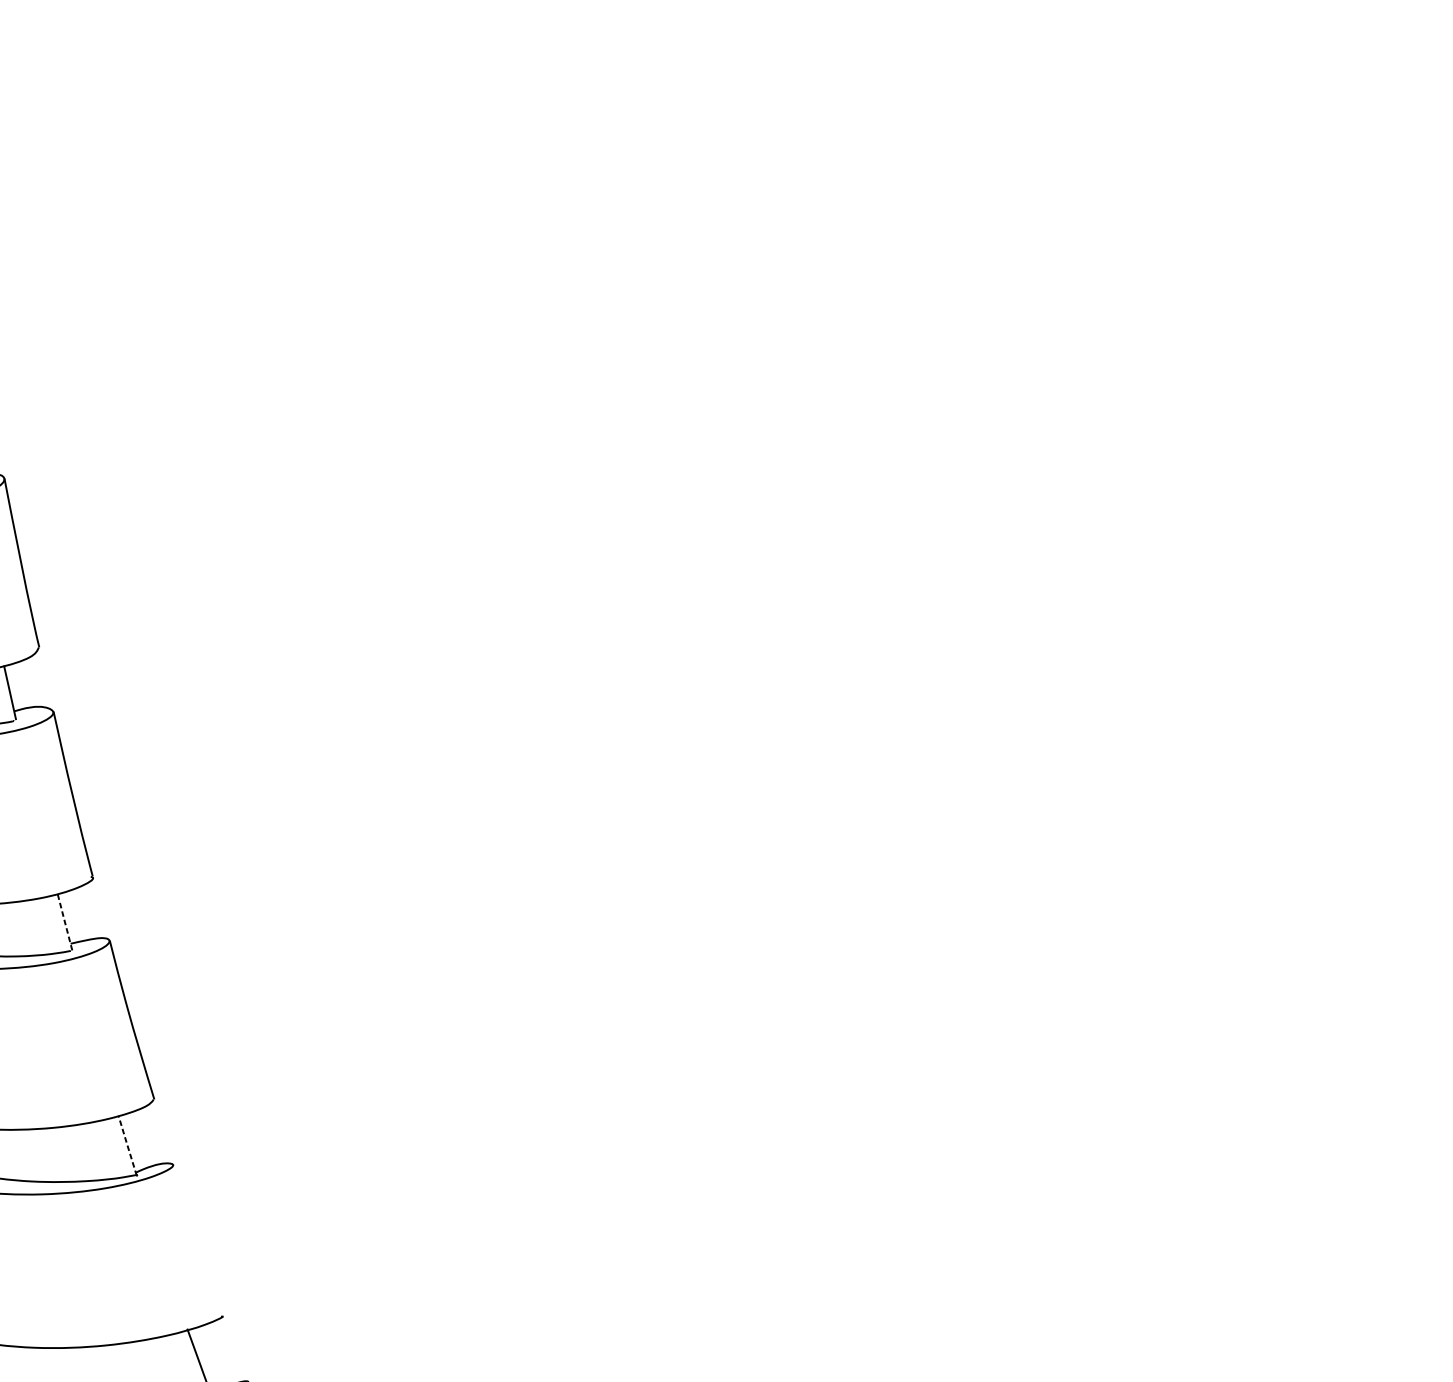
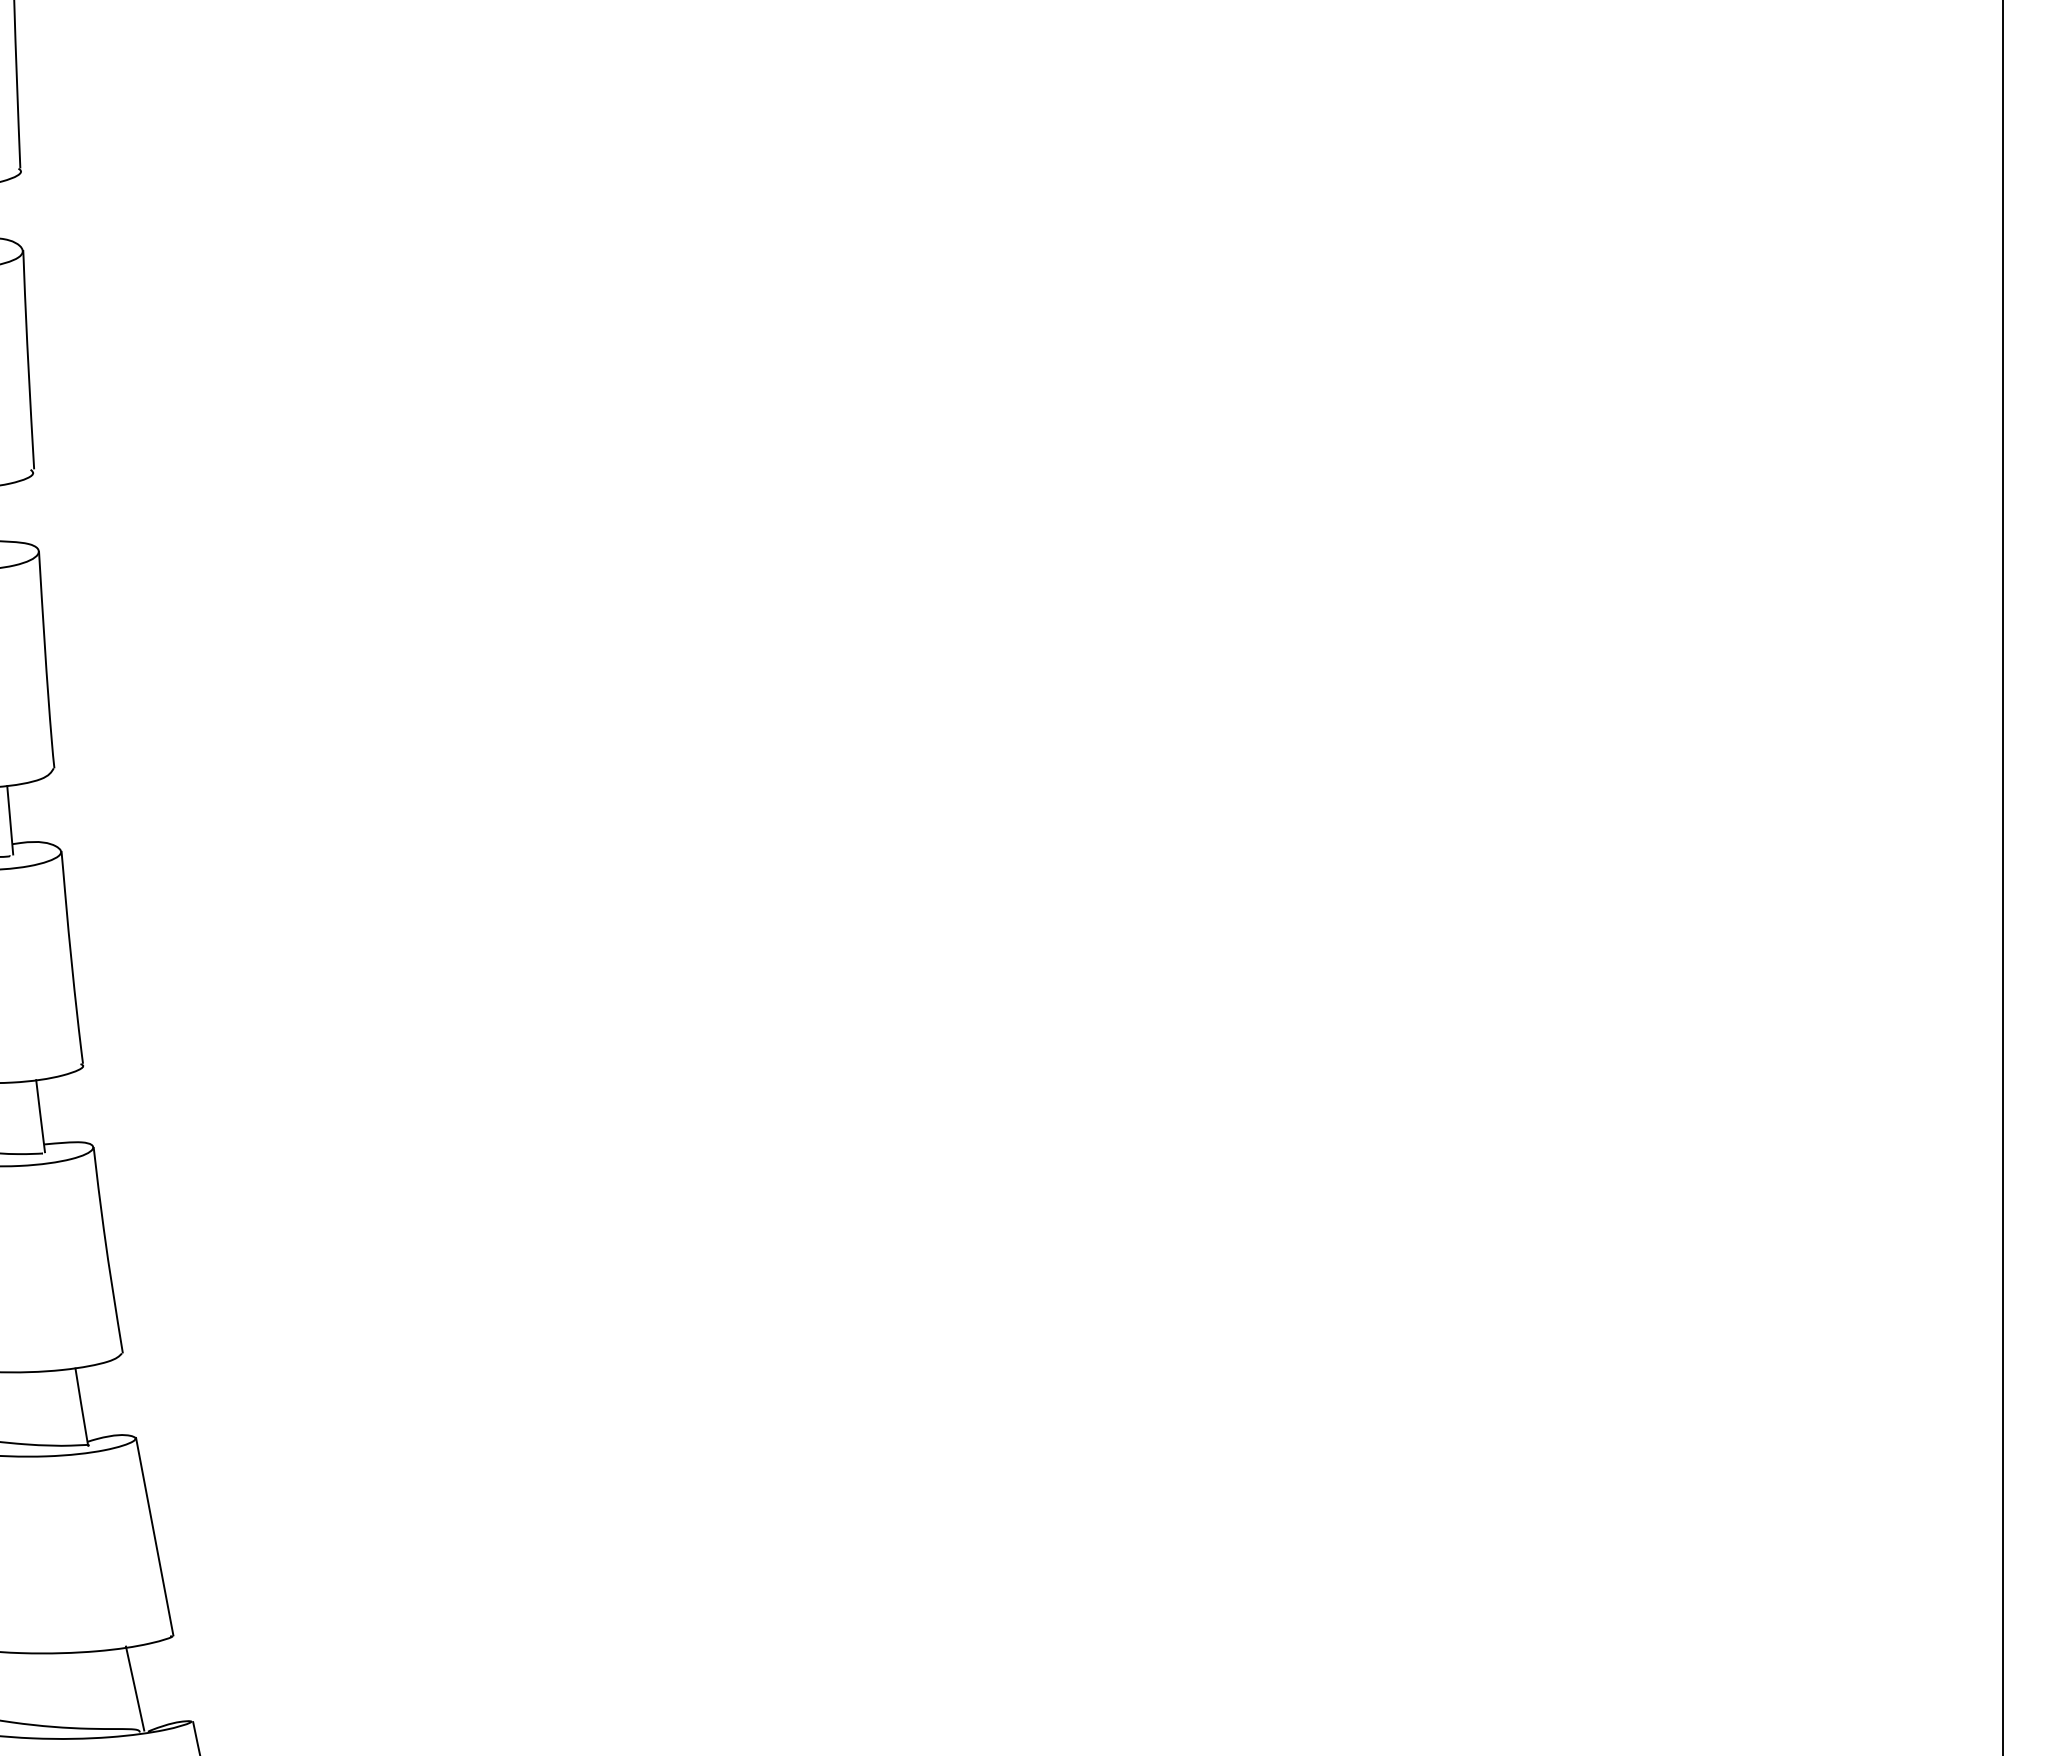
line: (64, 921) -> (40, 1115), dashed -> solid
line: (127, 1145) -> (81, 1406), dashed -> solid
line: (198, 1239) -> (154, 1536), added

